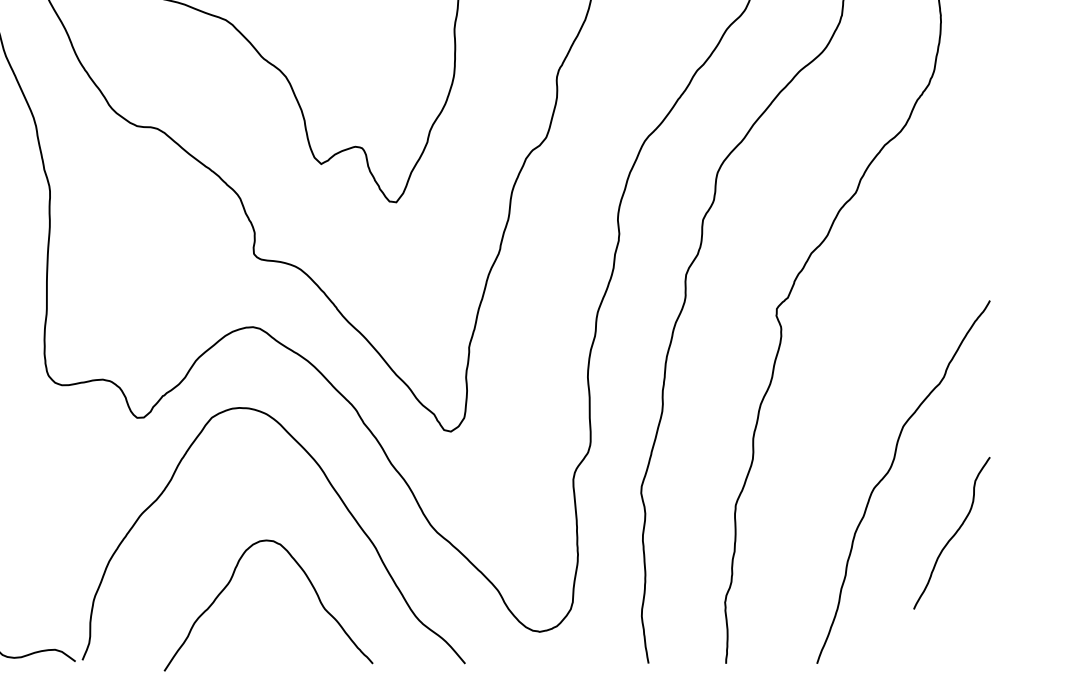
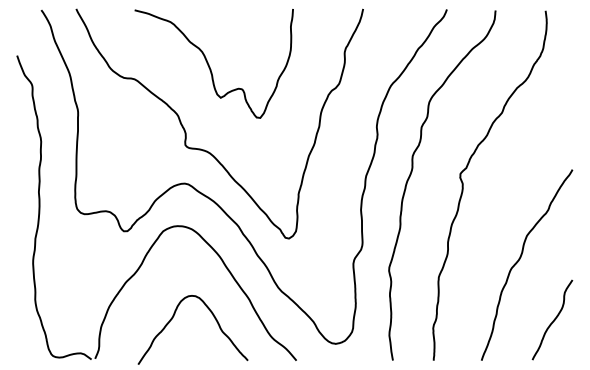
curve: (953, 532) -> (553, 319), moved

